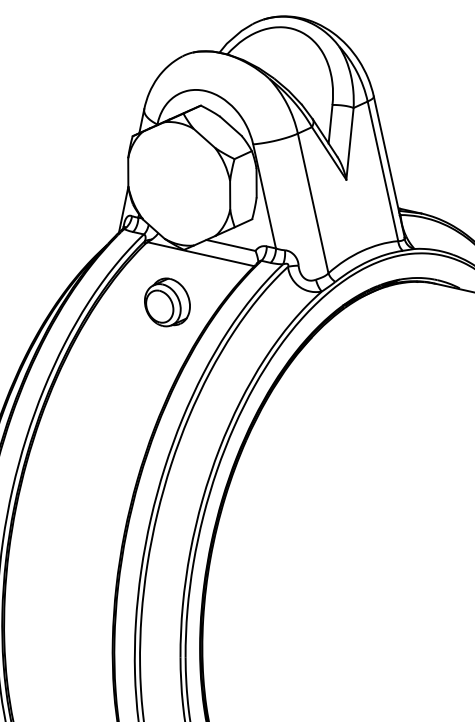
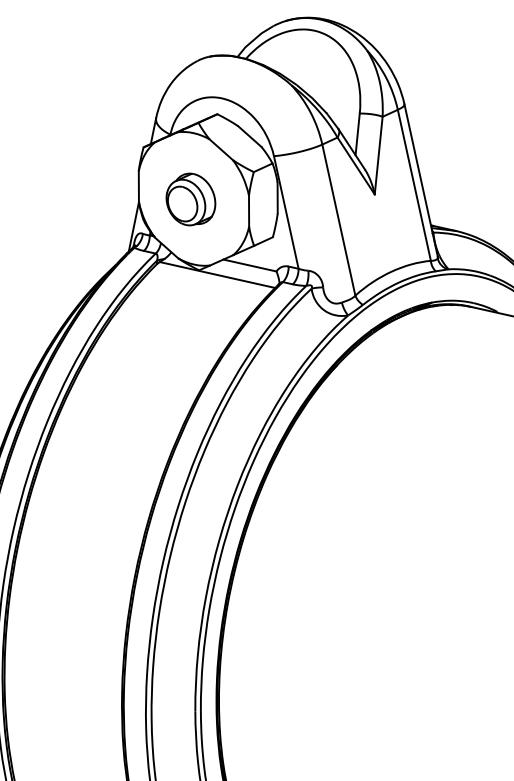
part: (167, 302) -> (191, 199), moved

